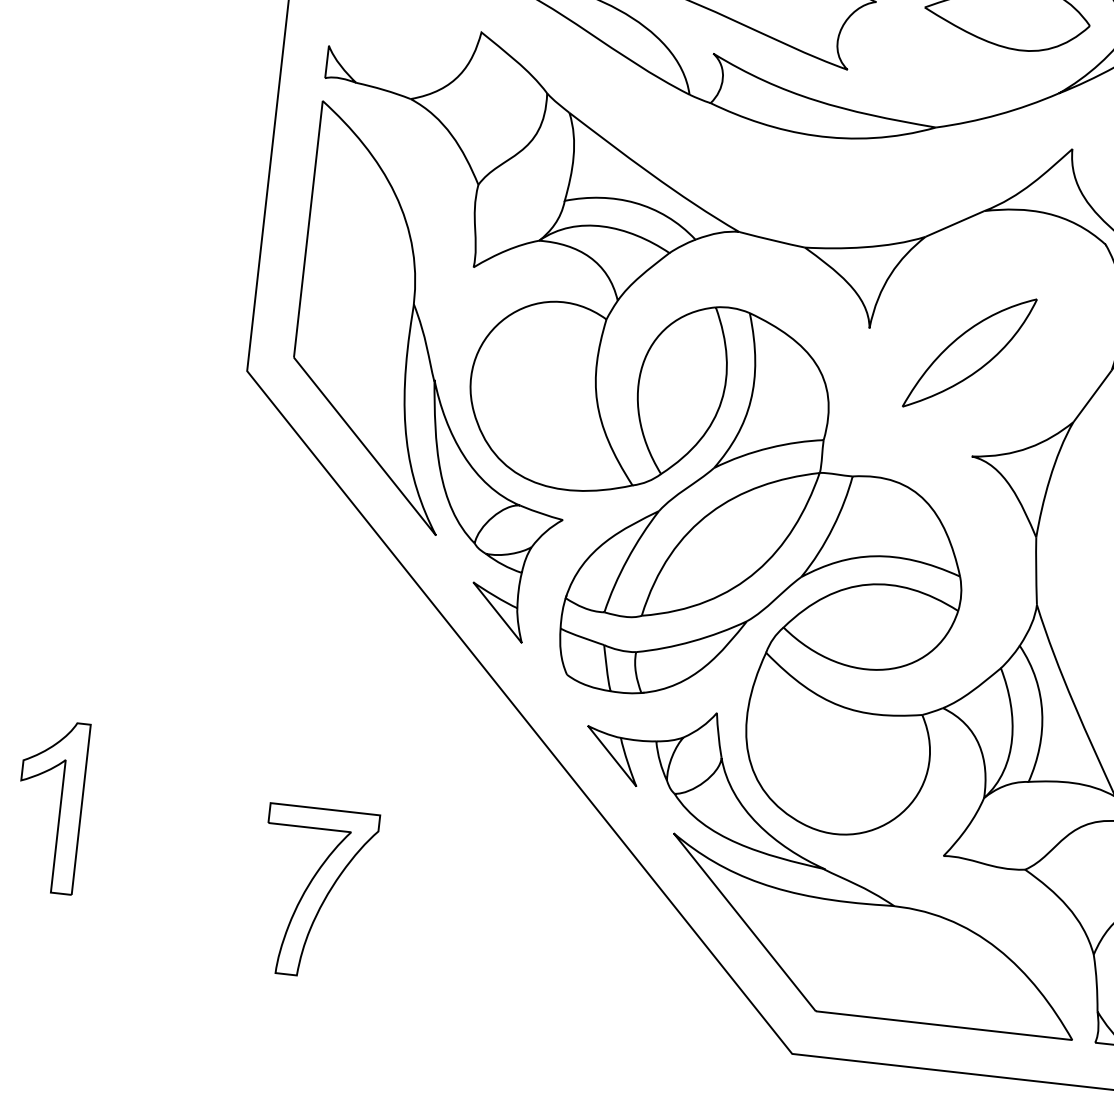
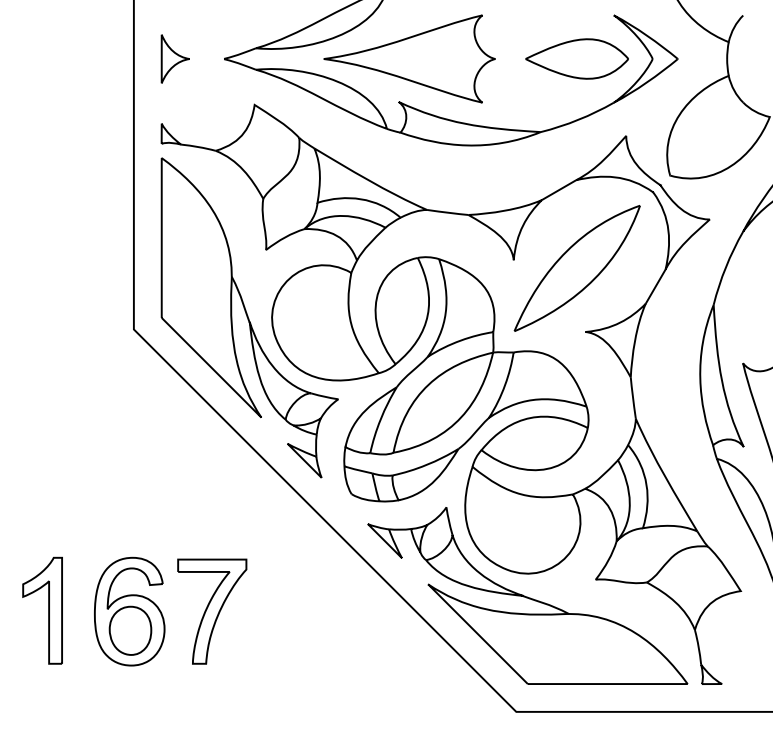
part: (968, 352) -> (576, 268), size x1.67
part: (189, 823) -> (129, 611), added
part: (316, 892) -> (212, 611), moved

